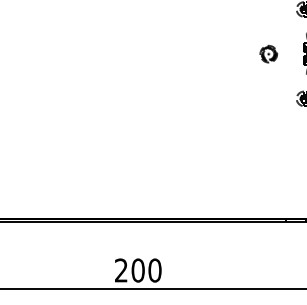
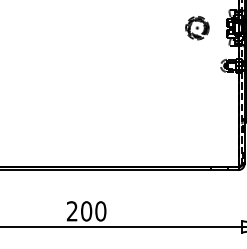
part: (268, 53) -> (196, 27), size x1.6

